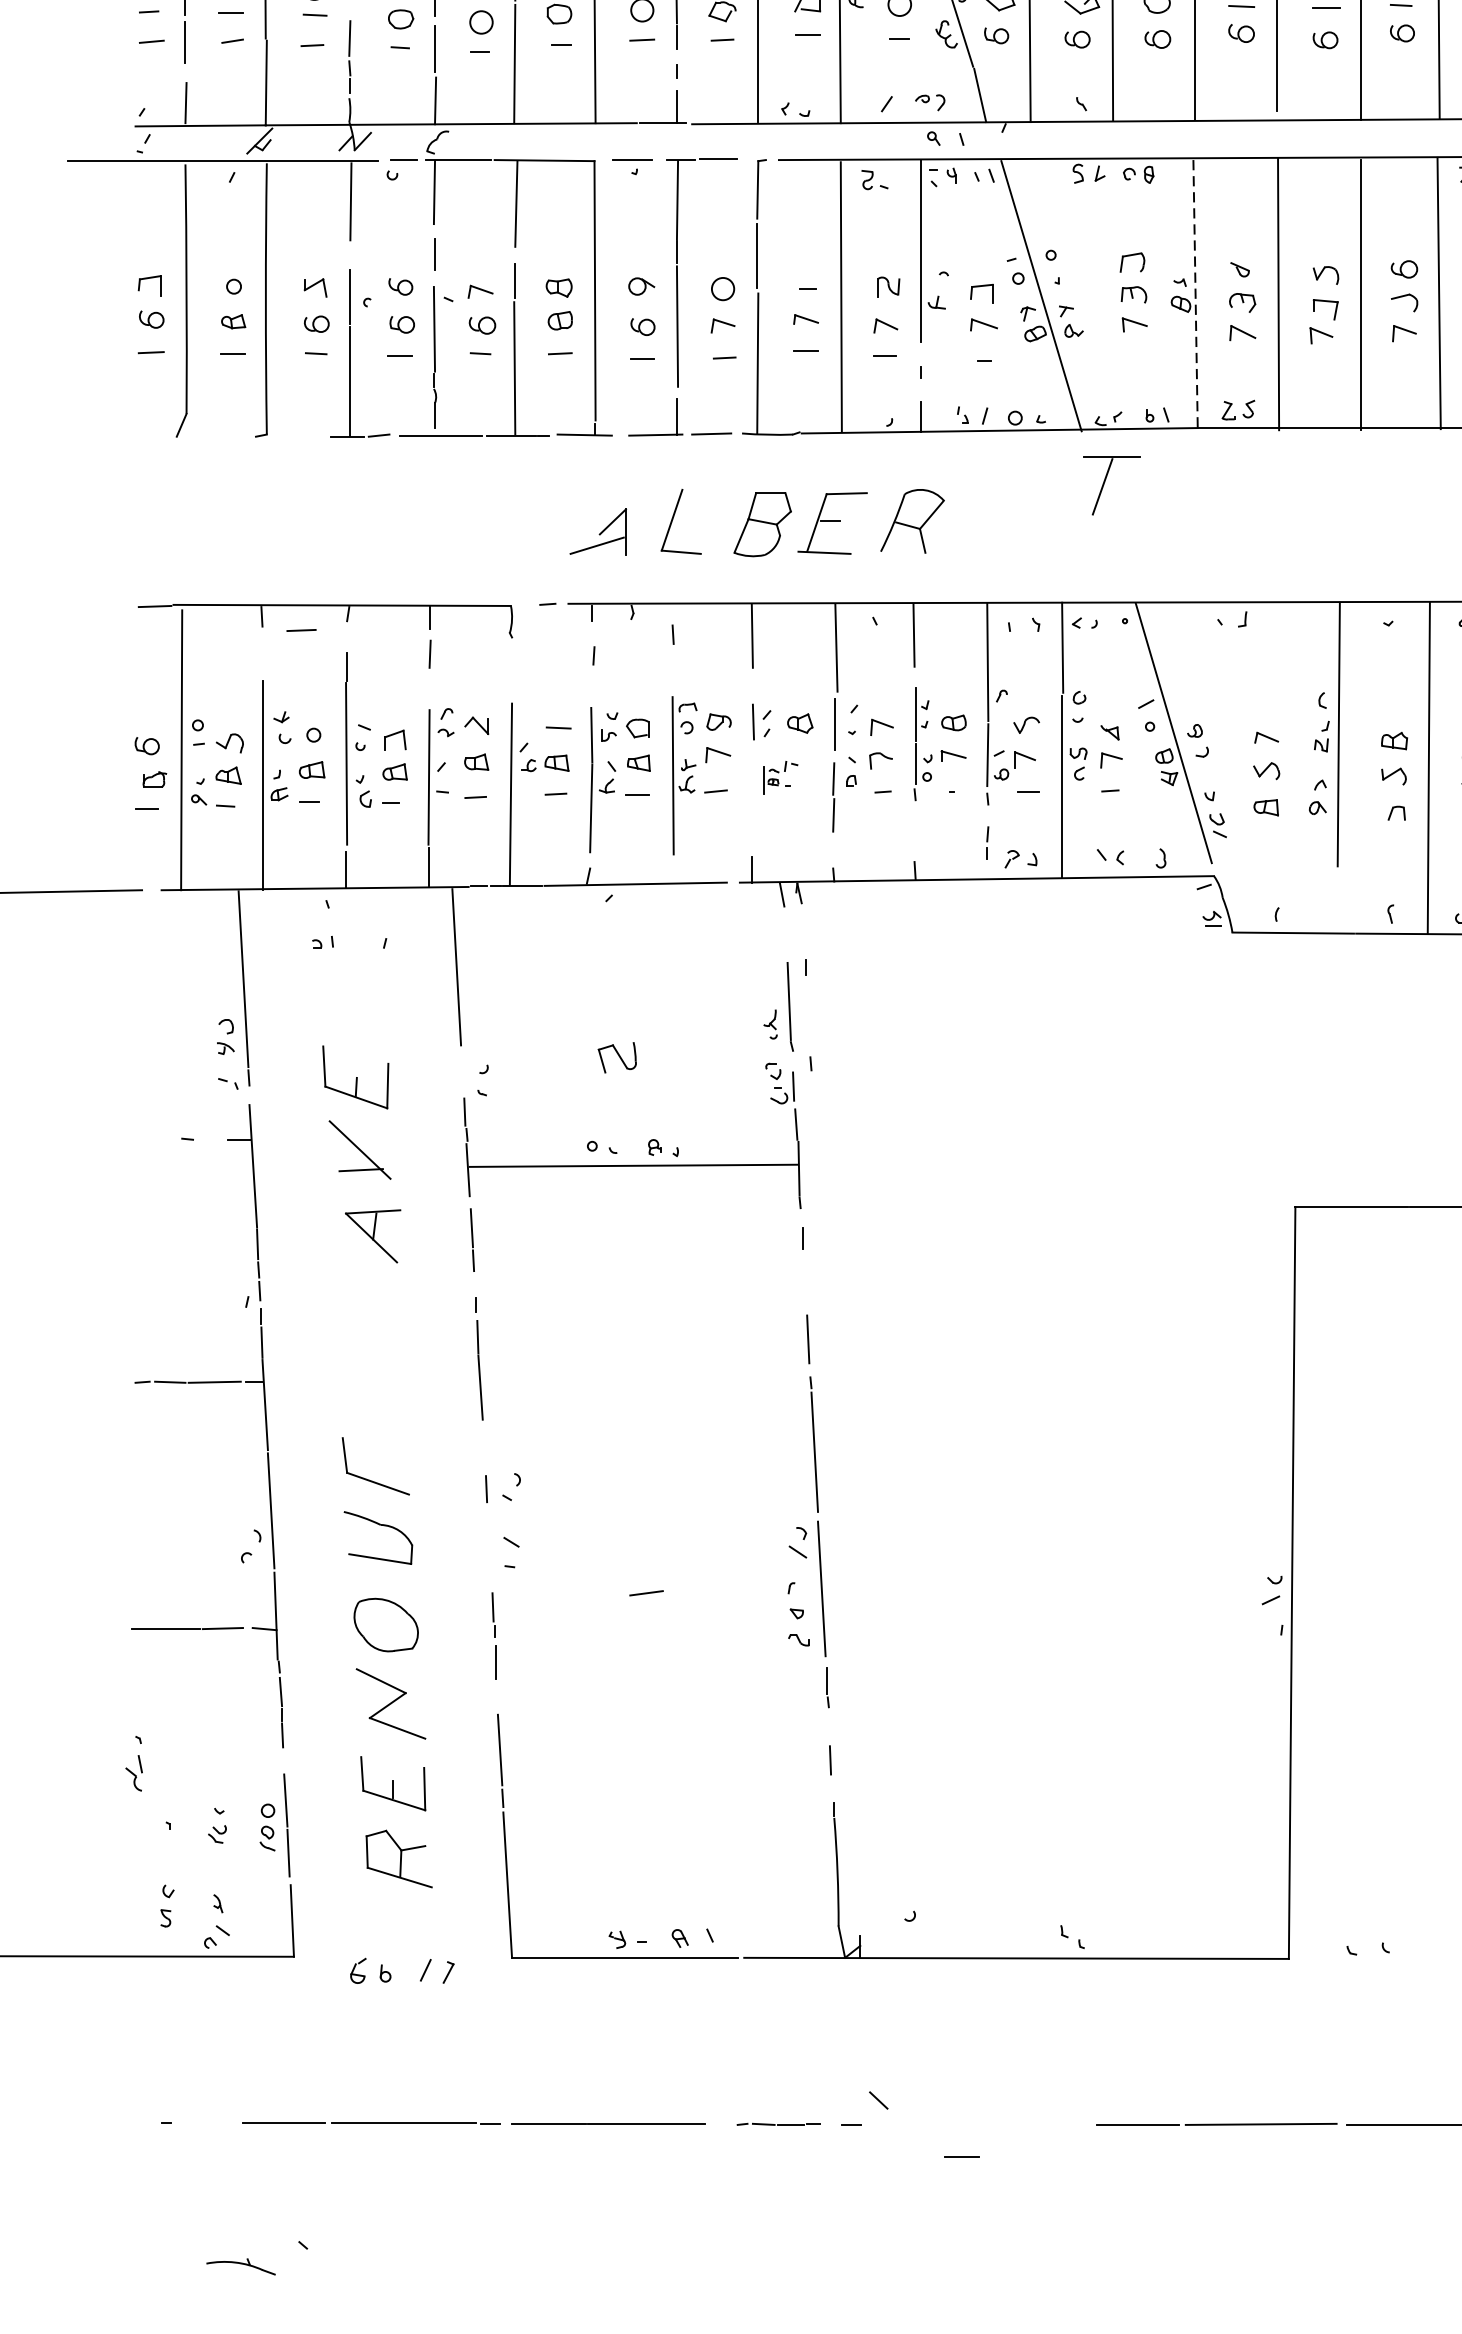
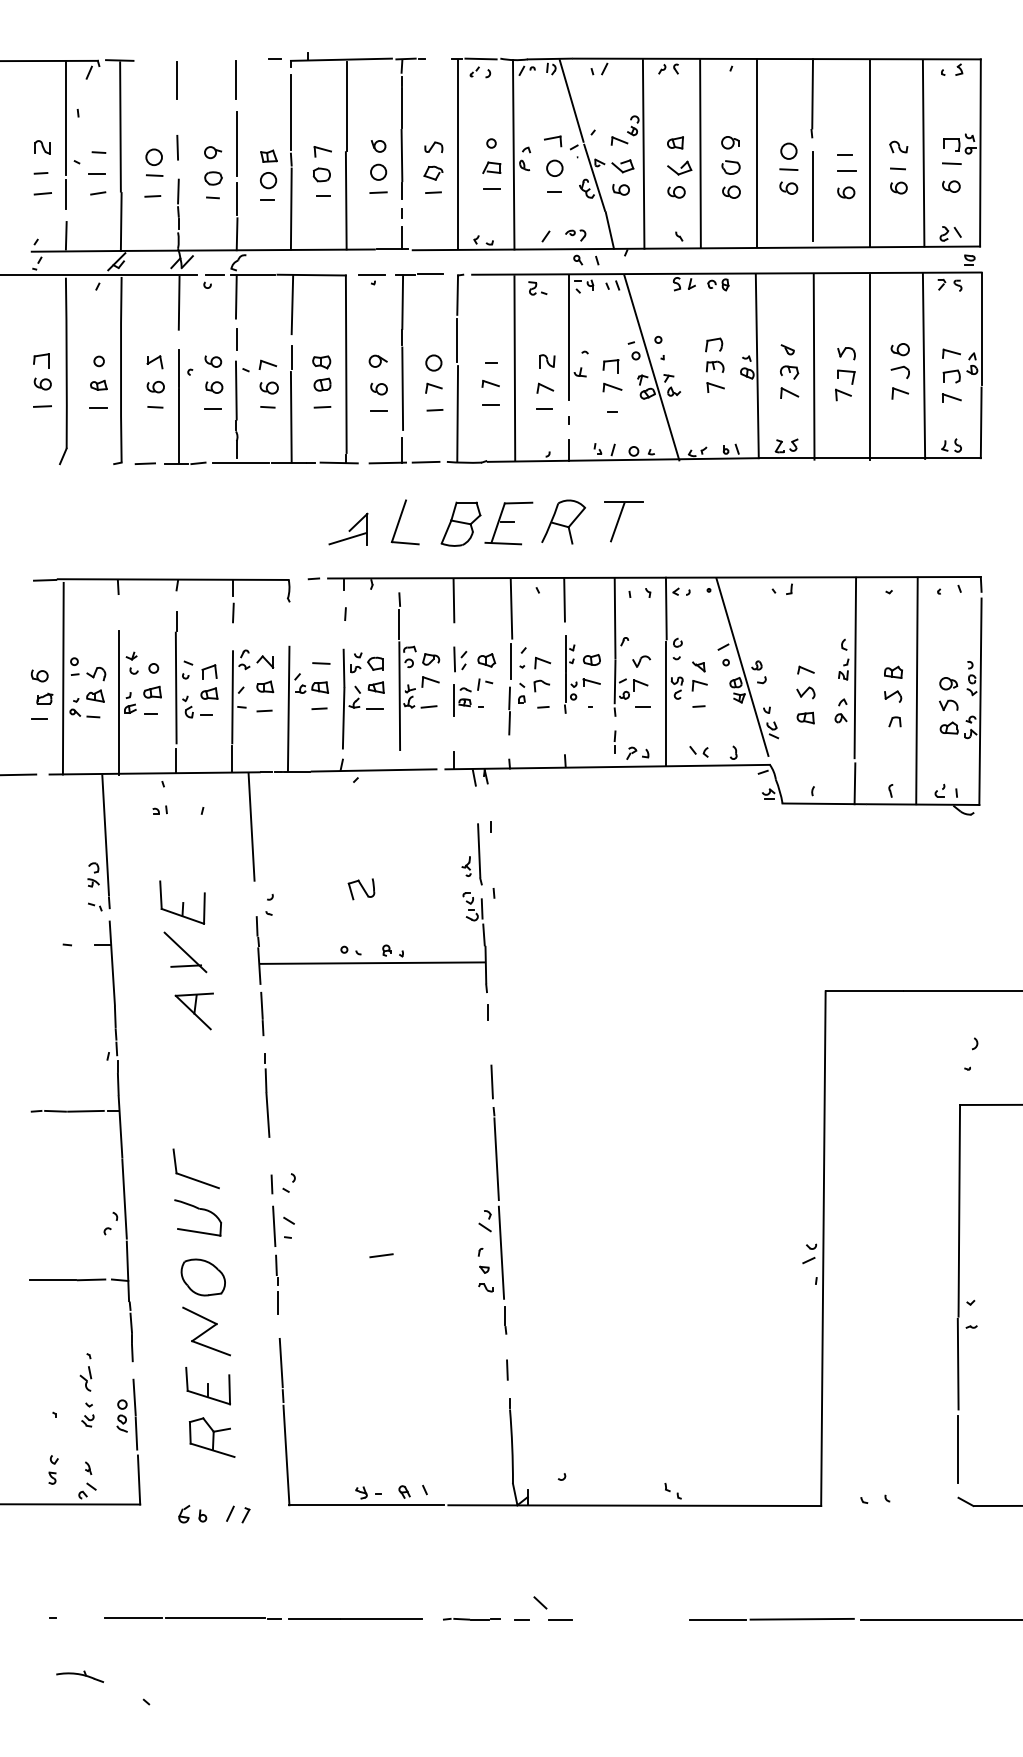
line: (1195, 294) -> (757, 366), dashed -> solid
part: (1111, 485) -> (623, 521), moved
line: (300, 630) -> (144, 463), moved
line: (672, 671) -> (399, 624), added
part: (780, 777) -> (473, 697), size x1.67
line: (1337, 903) -> (854, 783), added
line: (490, 1549) -> (274, 1225), added
part: (133, 1763) -> (85, 1372), moved
line: (962, 2156) -> (560, 1619), moved
part: (241, 2266) -> (80, 1676), moved

